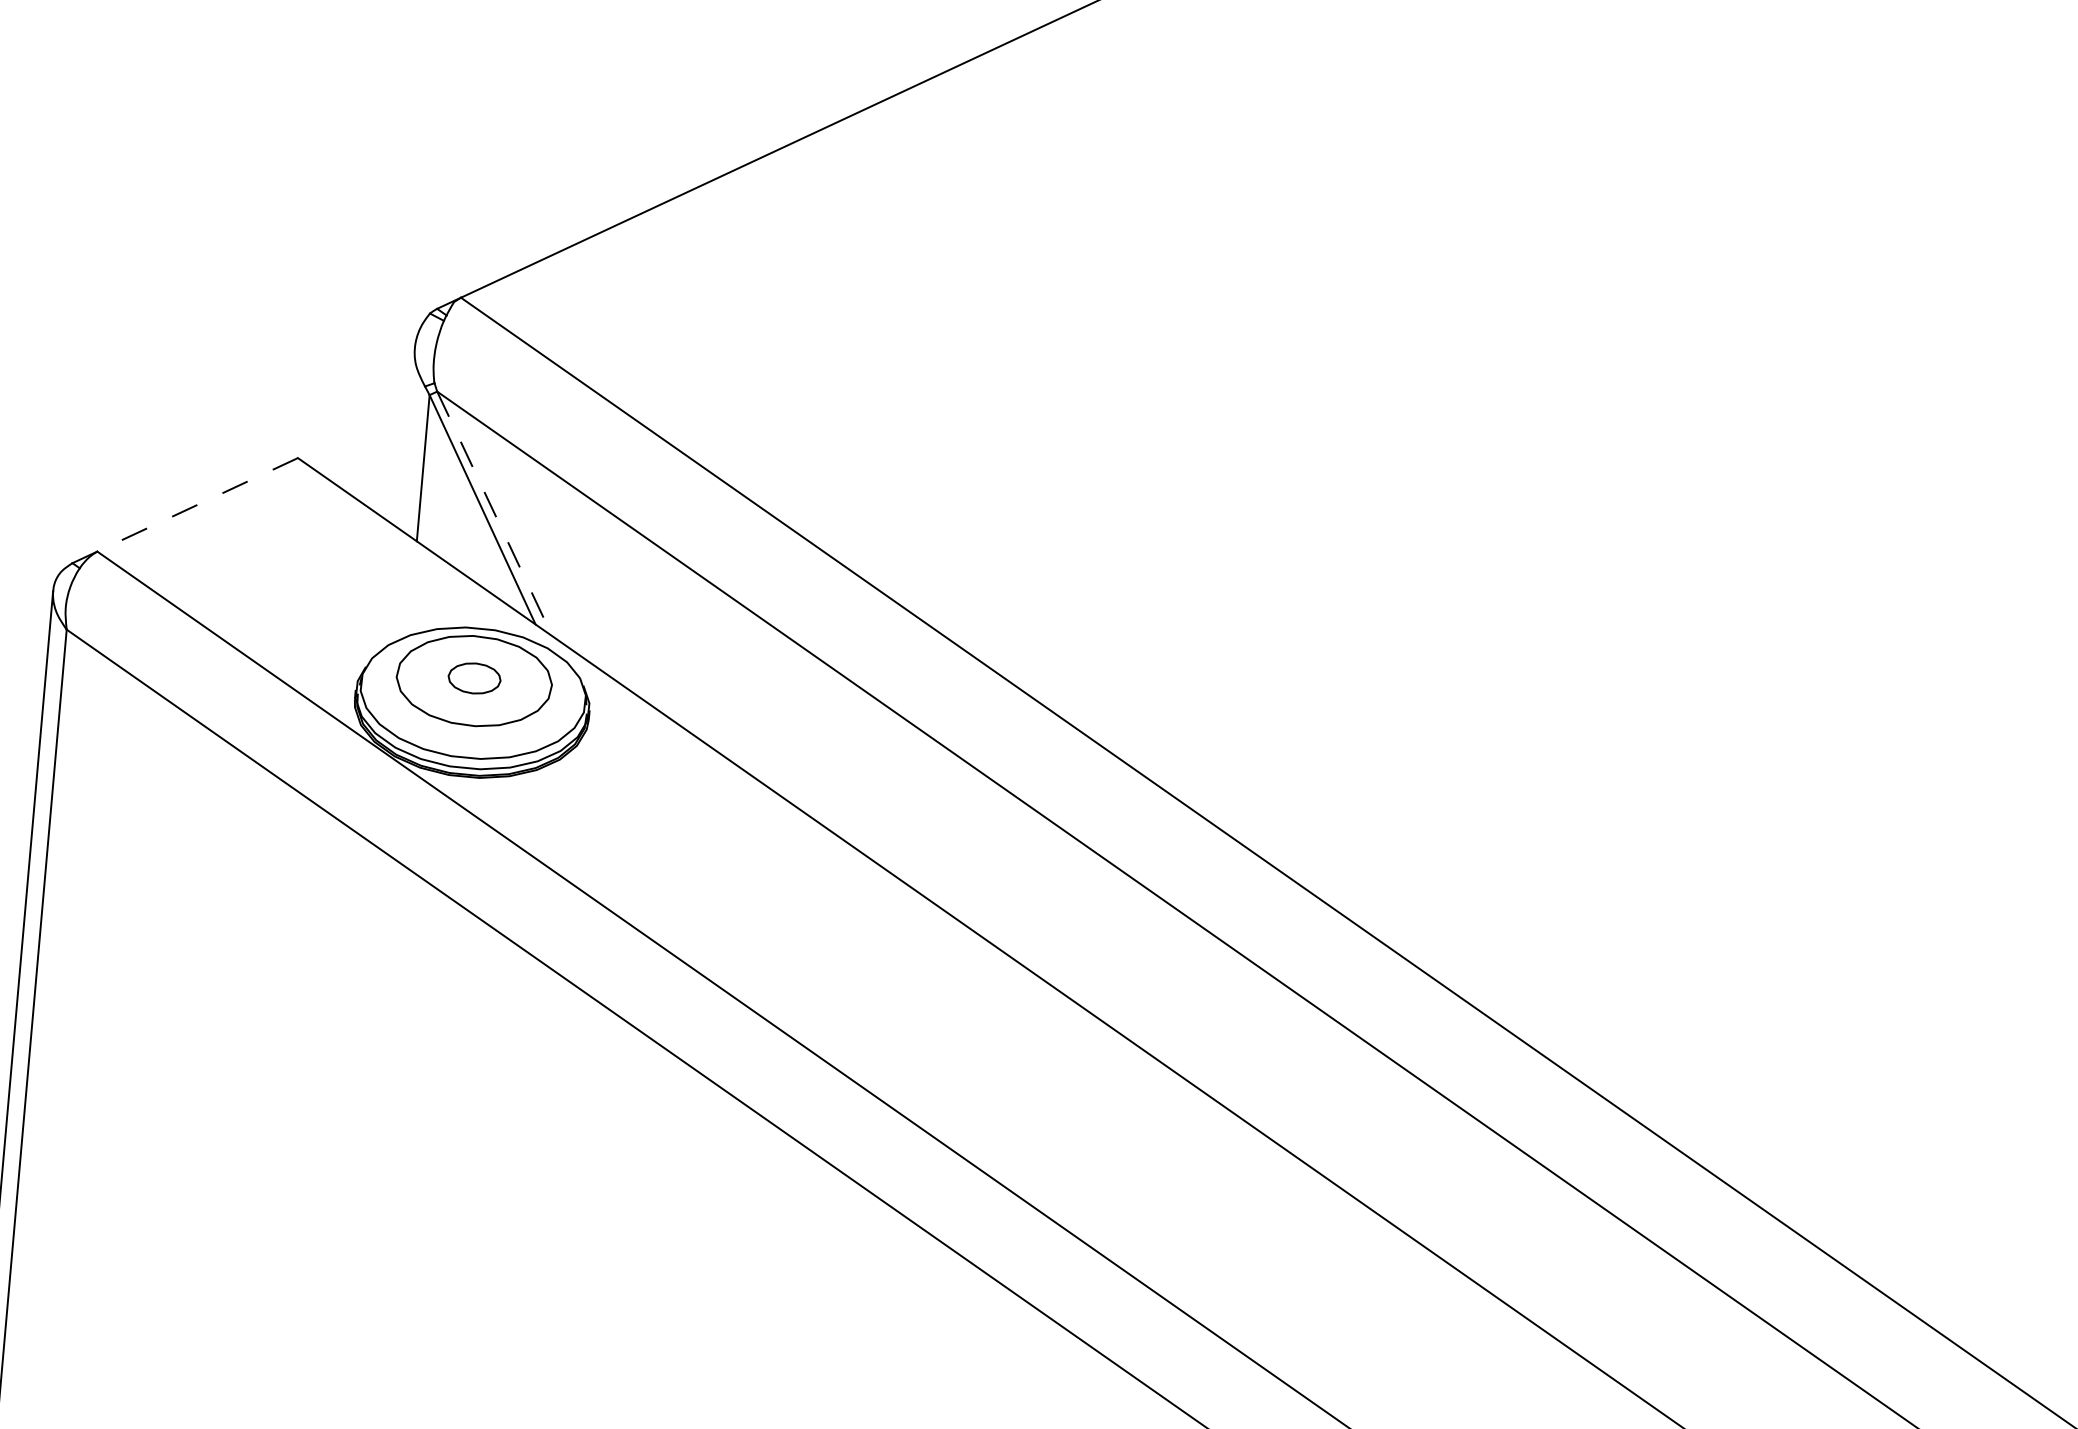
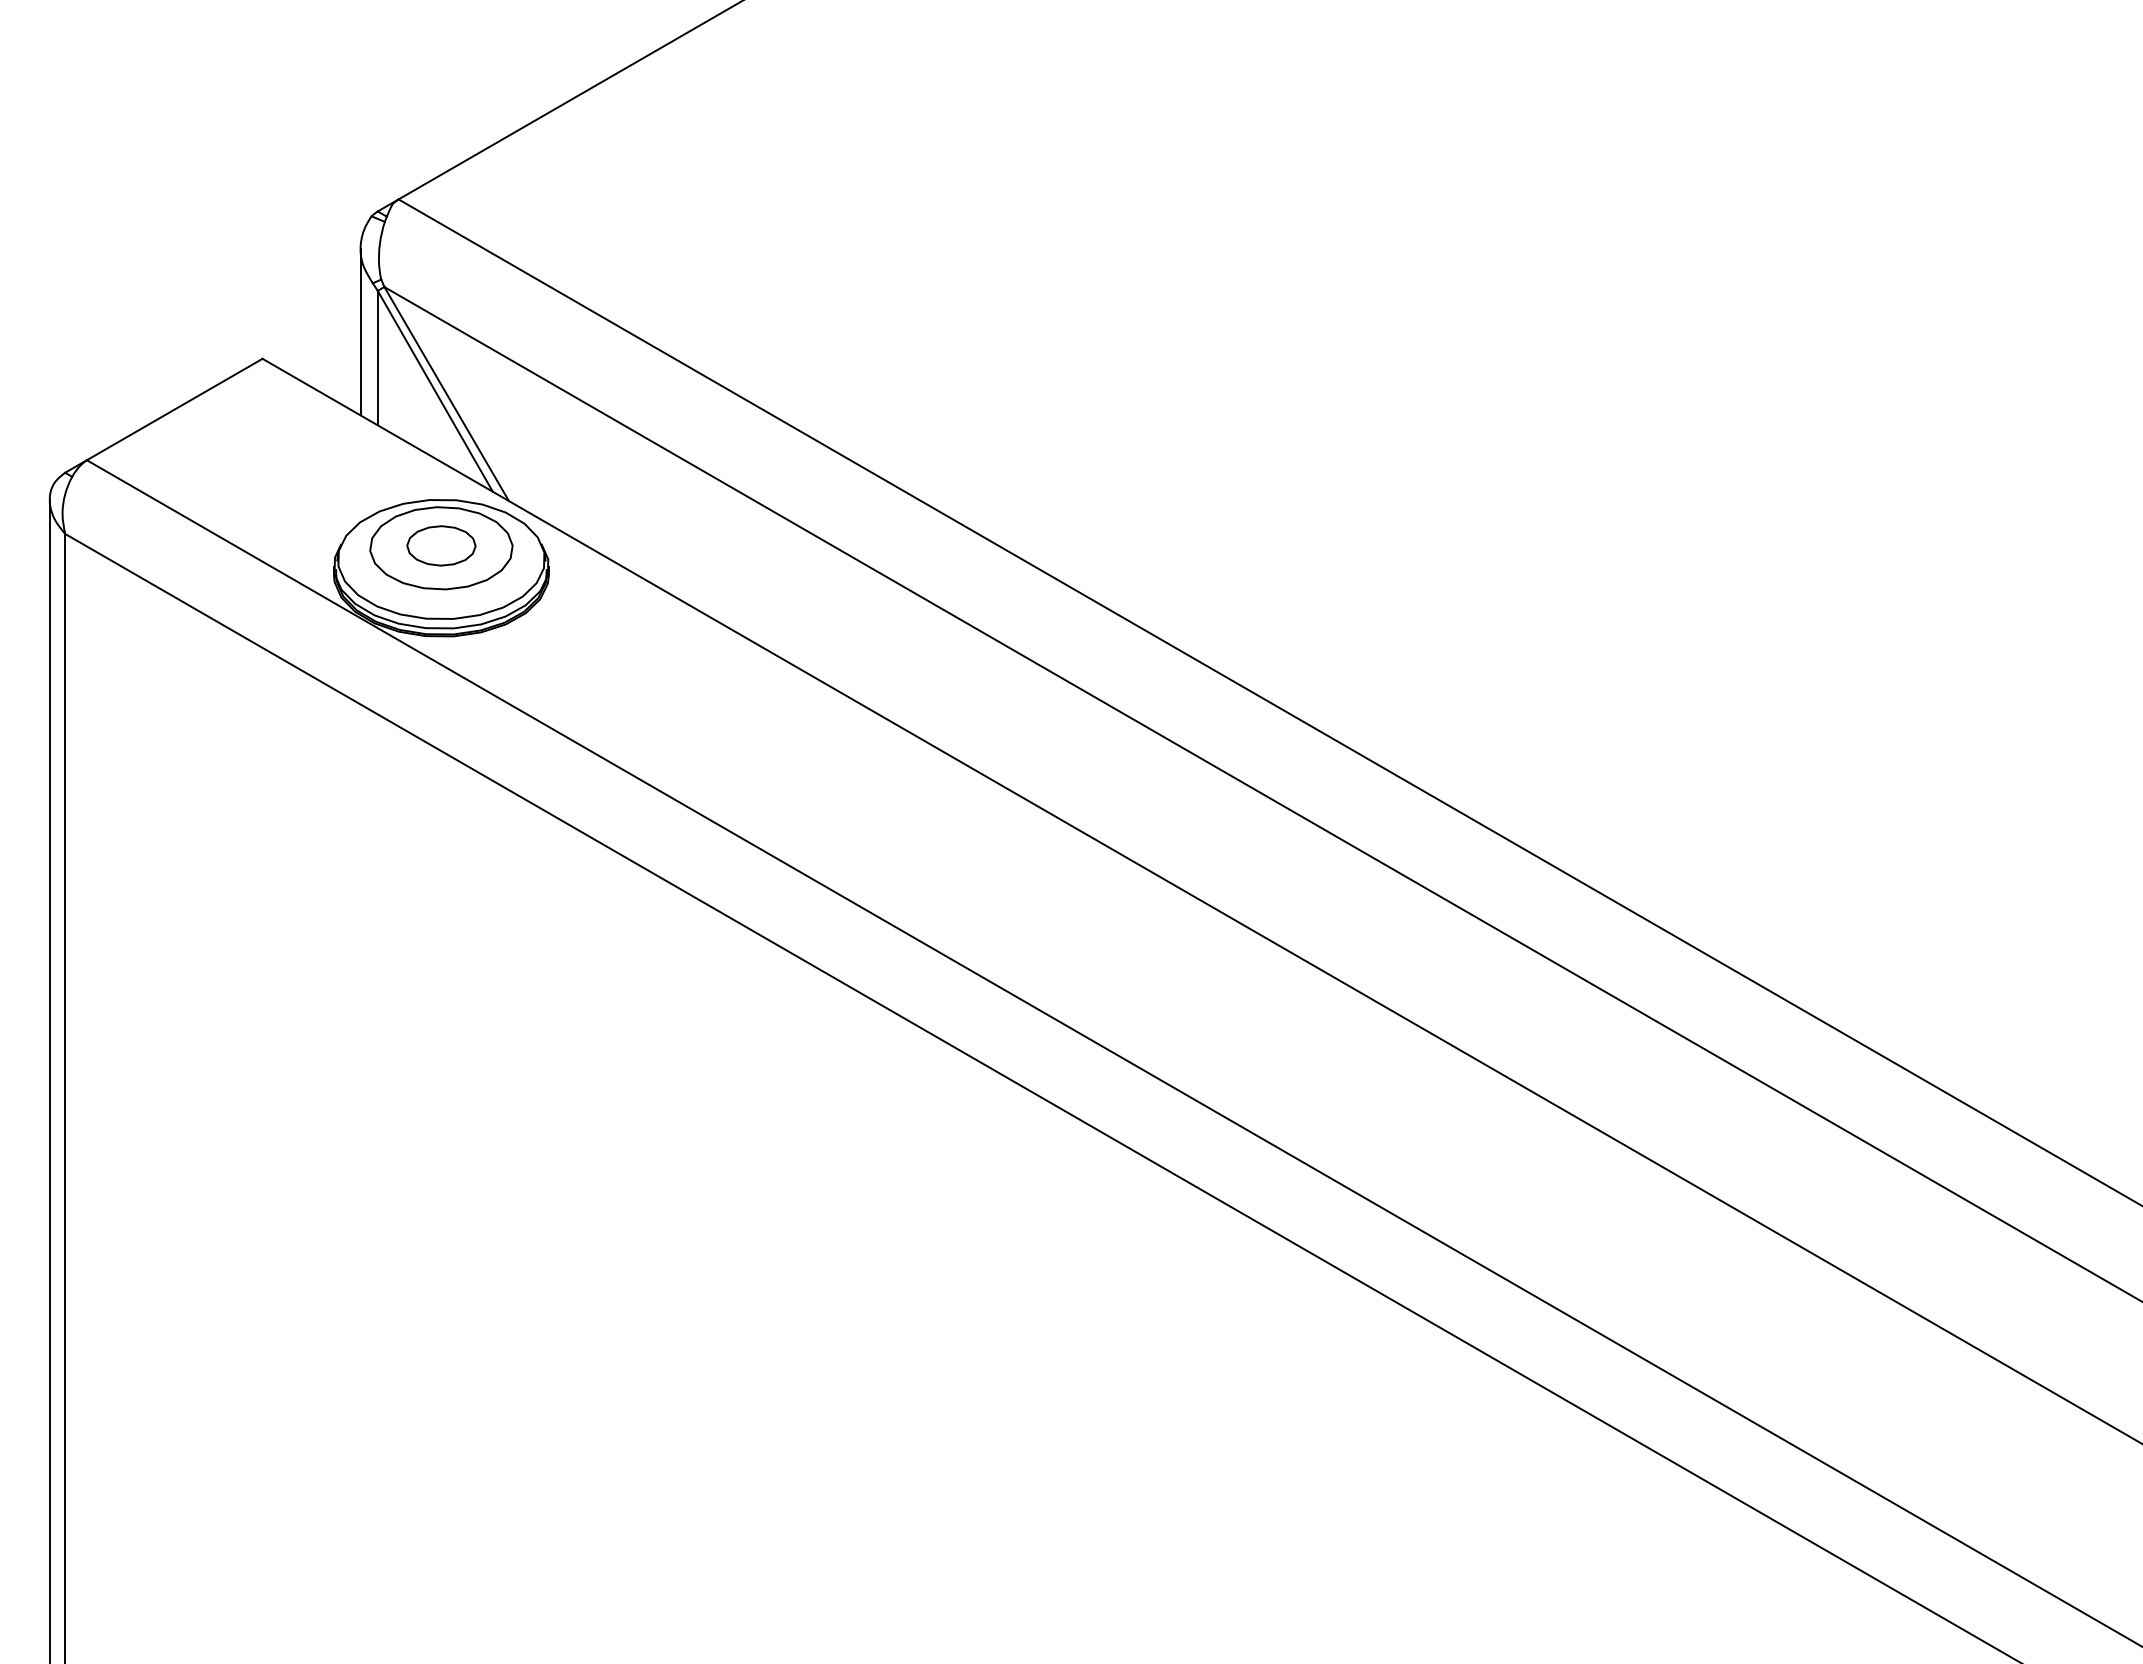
line: (406, 437) -> (360, 331), added
line: (197, 504) -> (174, 409), dashed -> solid
line: (494, 514) -> (446, 394), dashed -> solid
part: (474, 678) -> (441, 545), size x1.43

